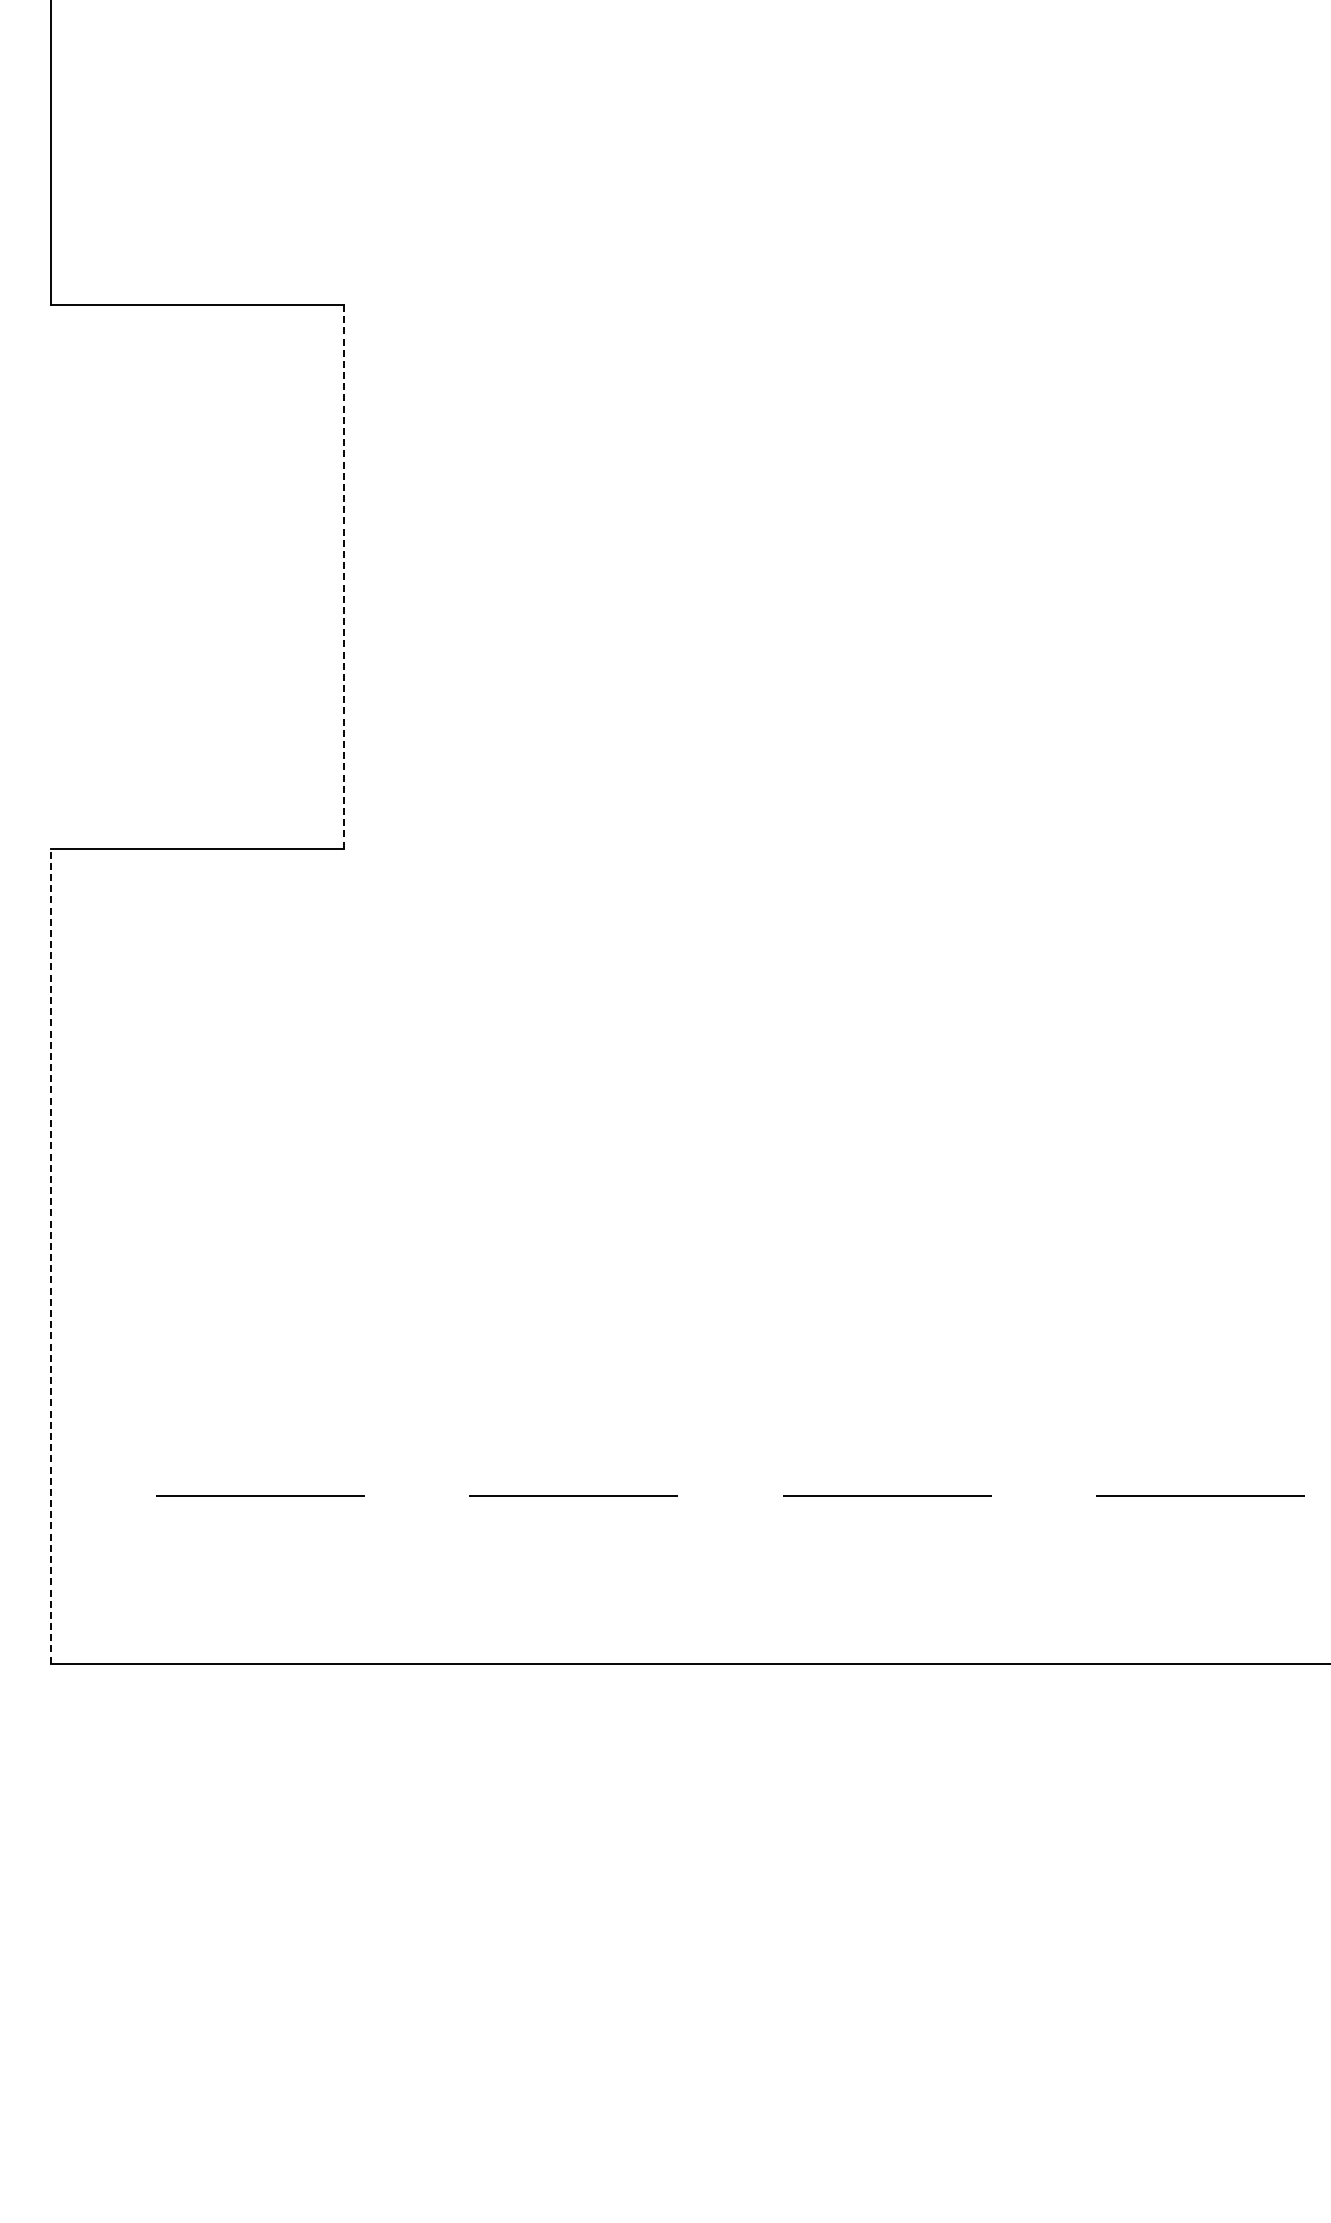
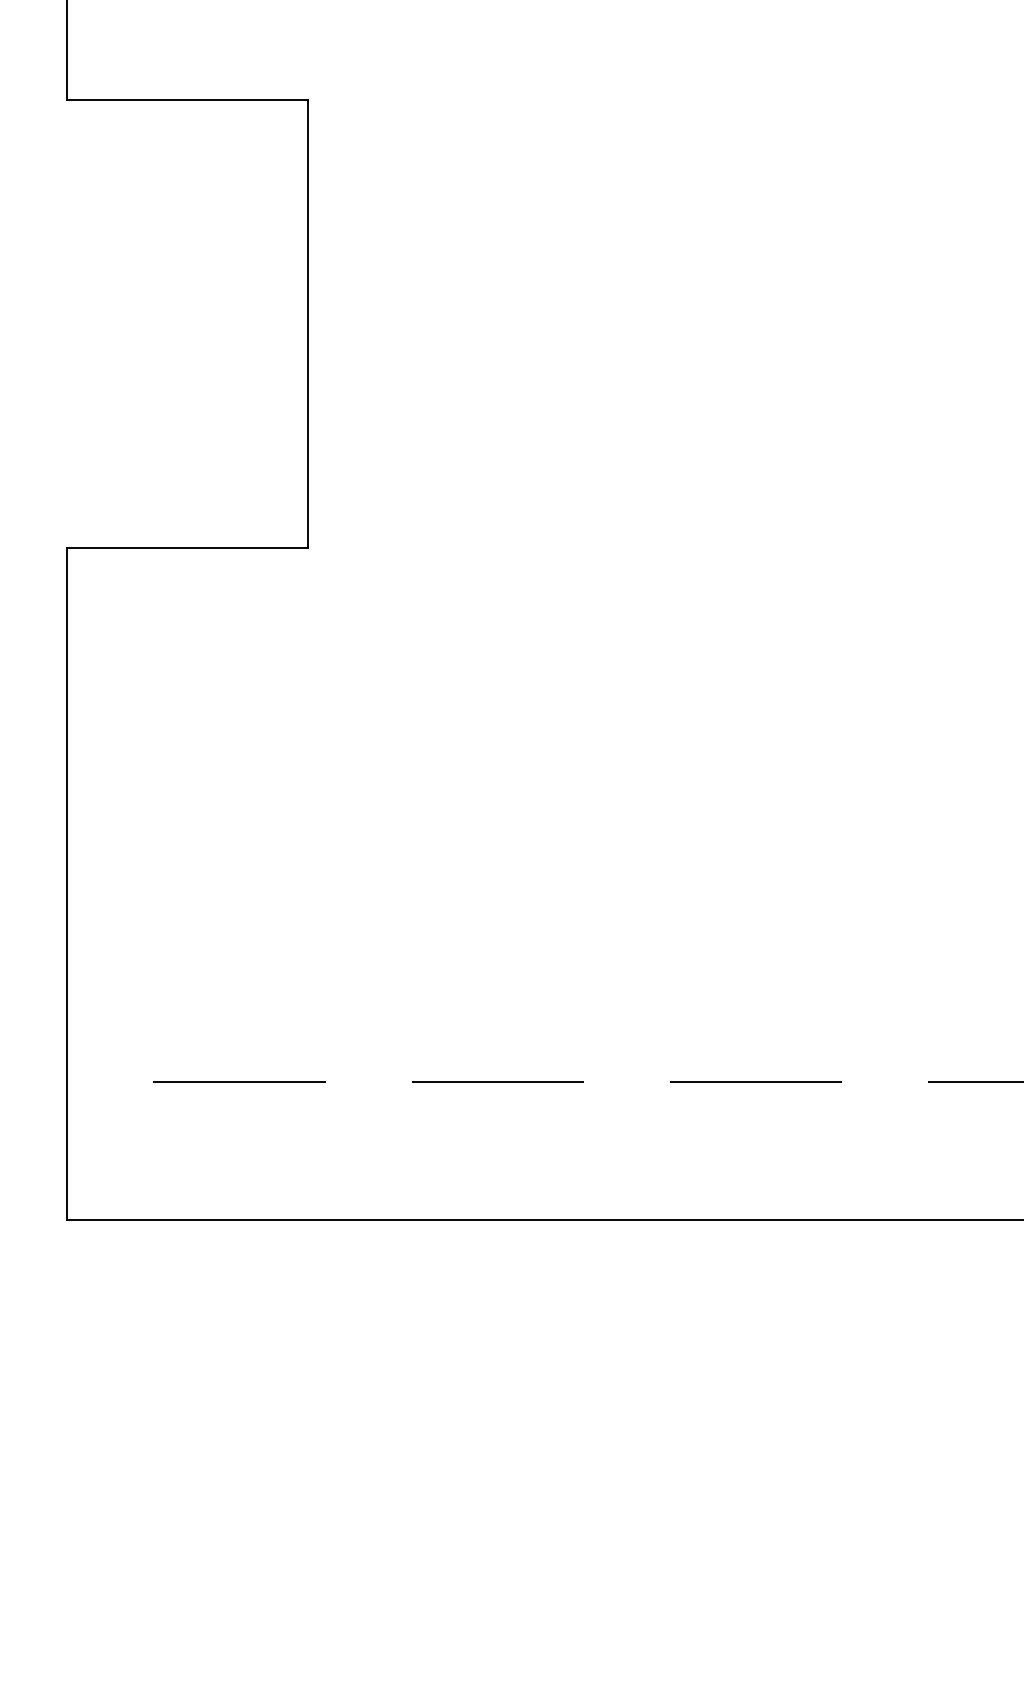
line: (343, 576) -> (308, 323), dashed -> solid
line: (51, 1255) -> (67, 883), dashed -> solid

